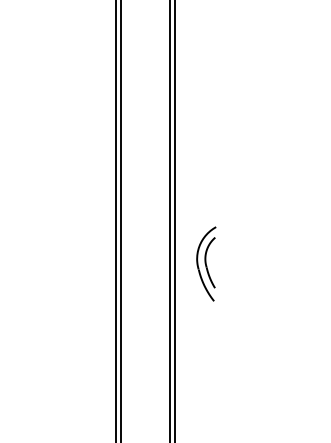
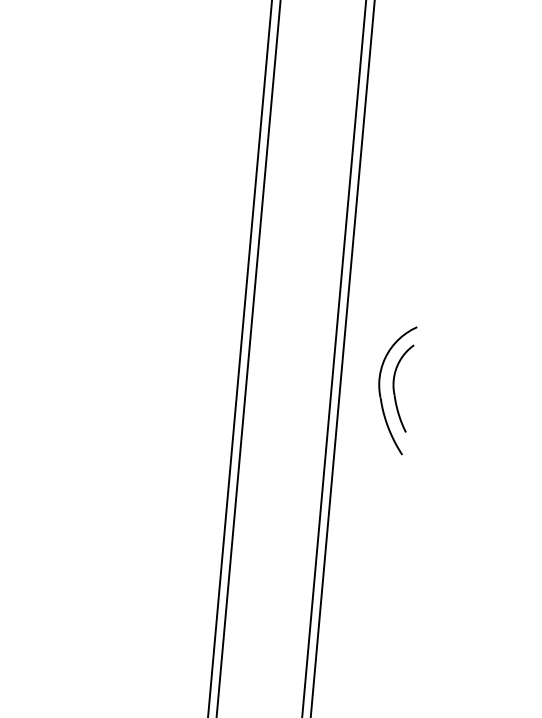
part: (206, 263) -> (394, 388), moved

